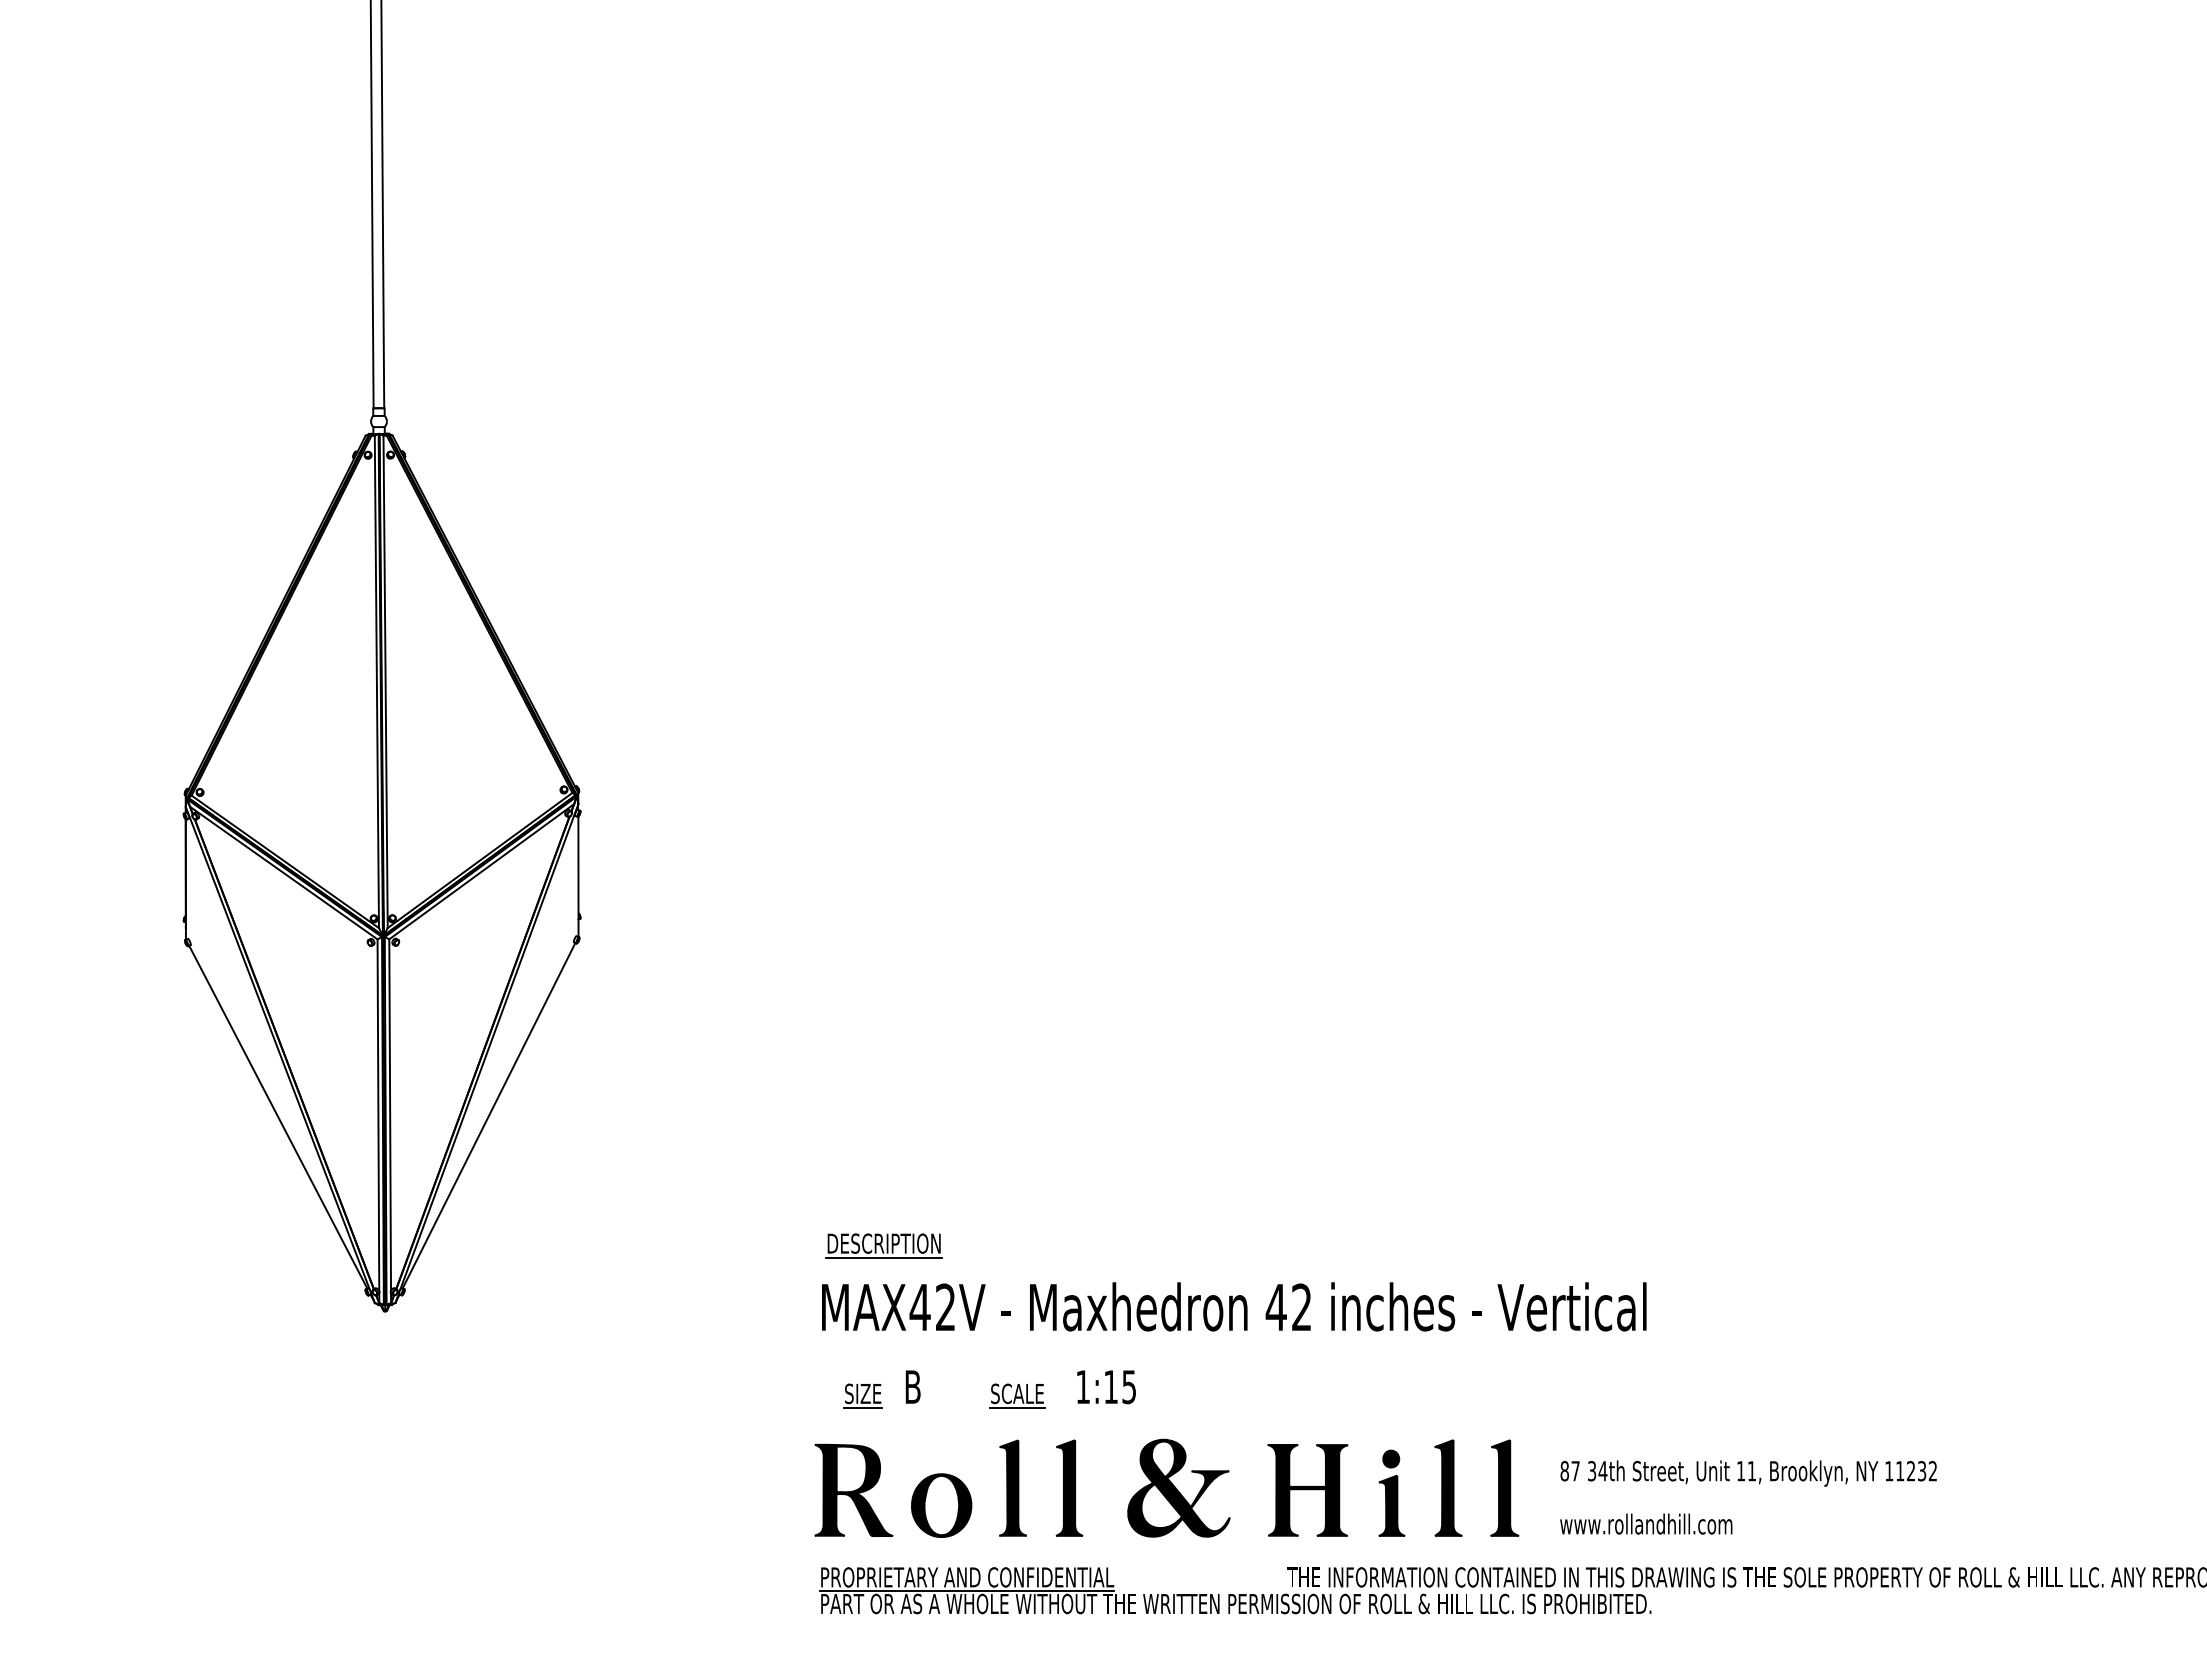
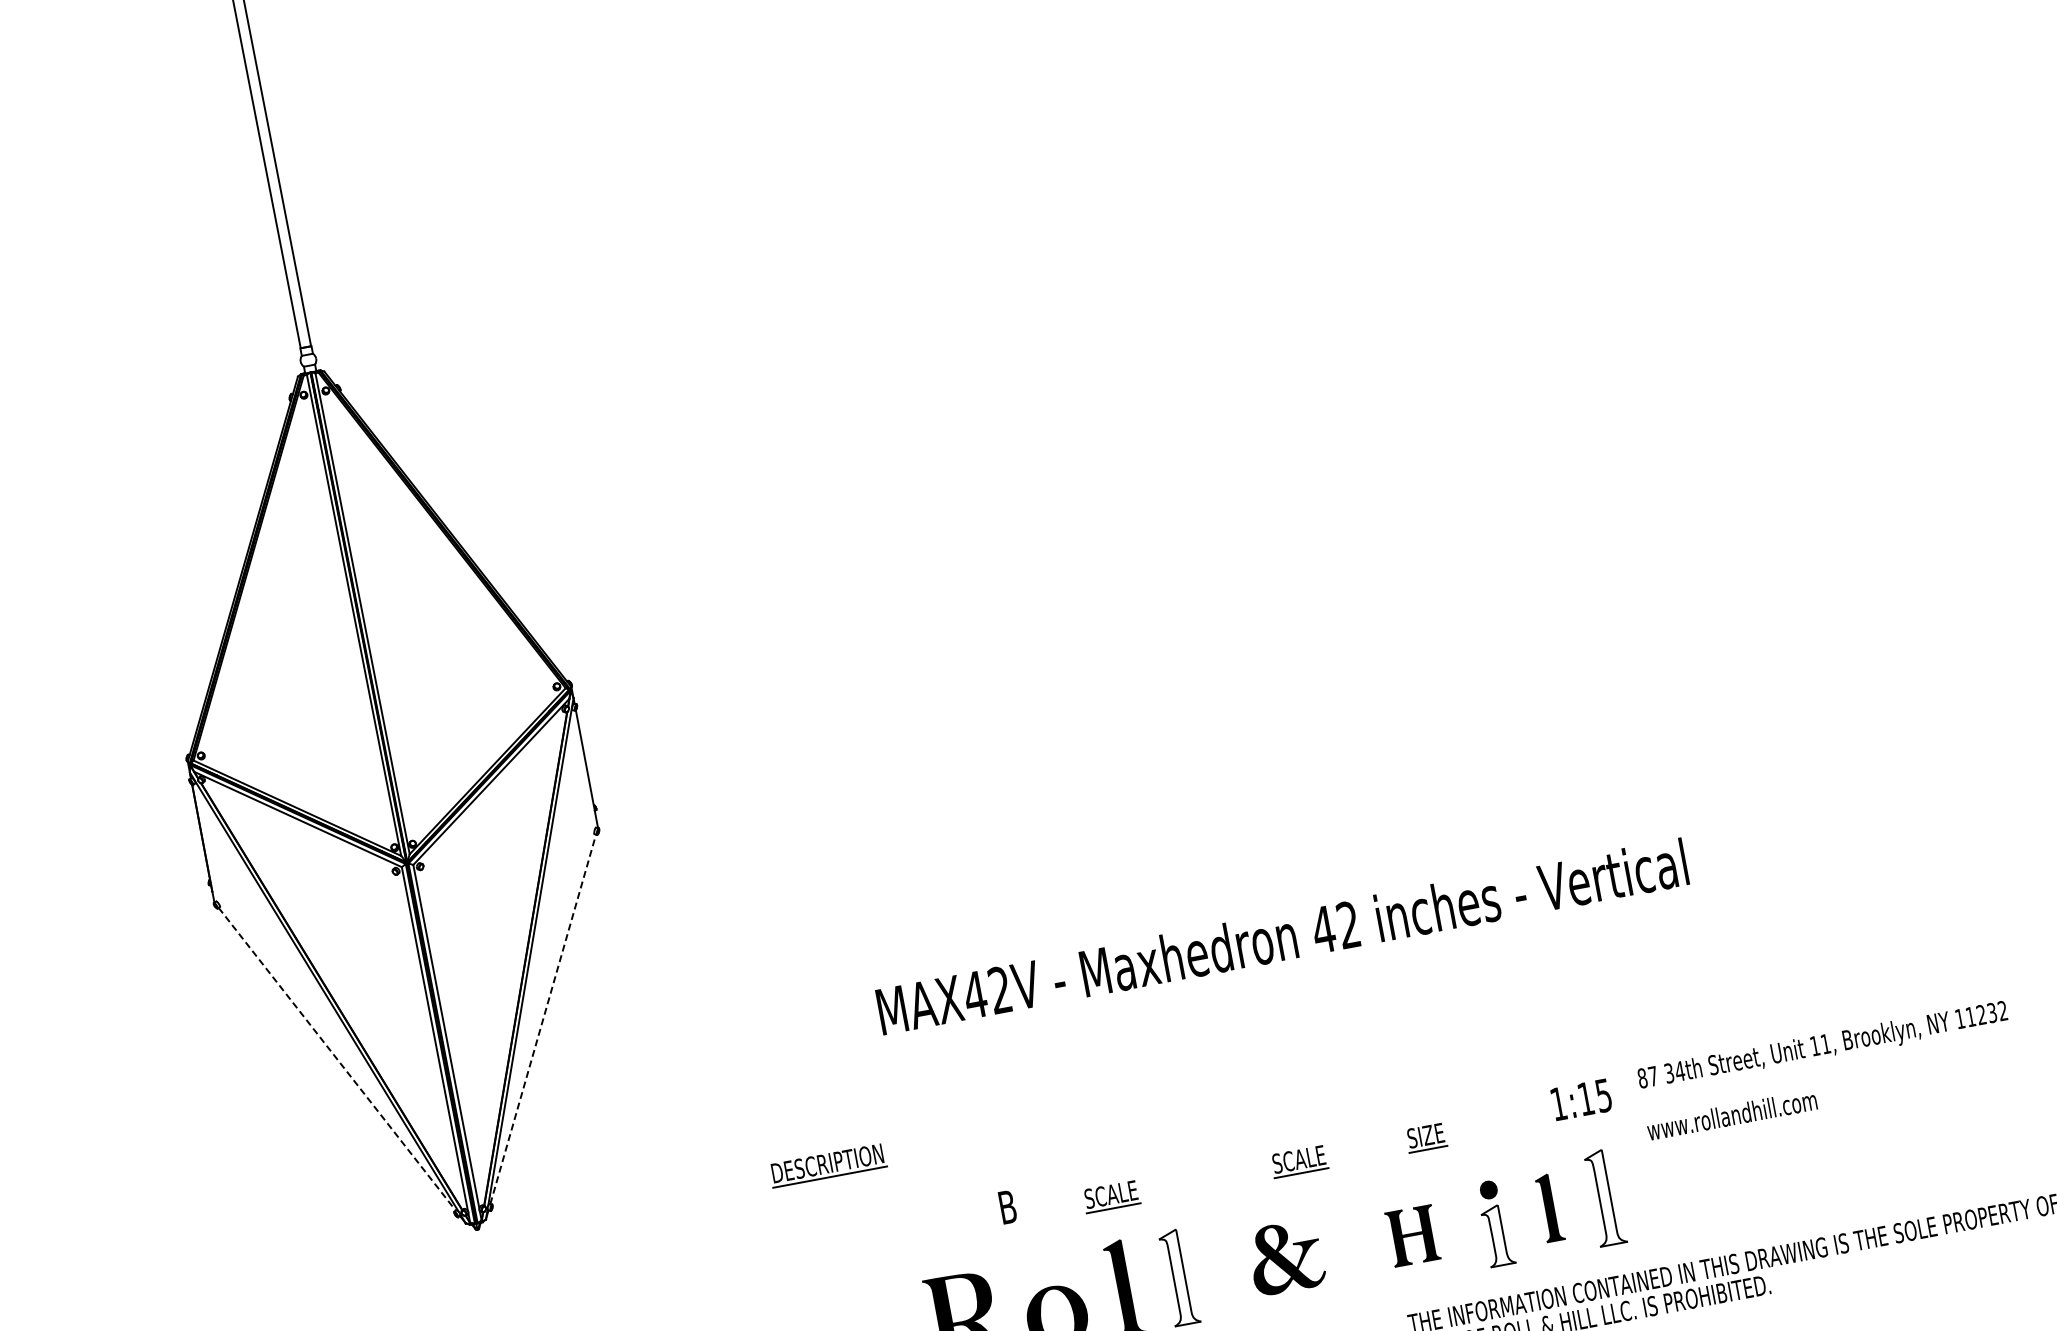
line: (489, 1115) -> (543, 1018), solid -> dashed
line: (278, 1117) -> (337, 1059), solid -> dashed
part: (883, 1245) -> (827, 1165), moved
text: (1234, 1306) -> (1282, 936), moved
text: (1106, 1387) -> (1581, 1100), moved
part: (862, 1395) -> (1425, 1137), moved
part: (1209, 1395) -> (1299, 1161), added
fill: (1069, 1487) -> (1179, 1276), removed
part: (1178, 1487) -> (1285, 1256), size x0.7
part: (1448, 1487) -> (1550, 1207), size x0.7
fill: (1504, 1487) -> (1604, 1197), removed
part: (1307, 1490) -> (1412, 1236), size x0.6
text: (1748, 1497) -> (1827, 1070), moved
fill: (1391, 1505) -> (1497, 1235), removed

